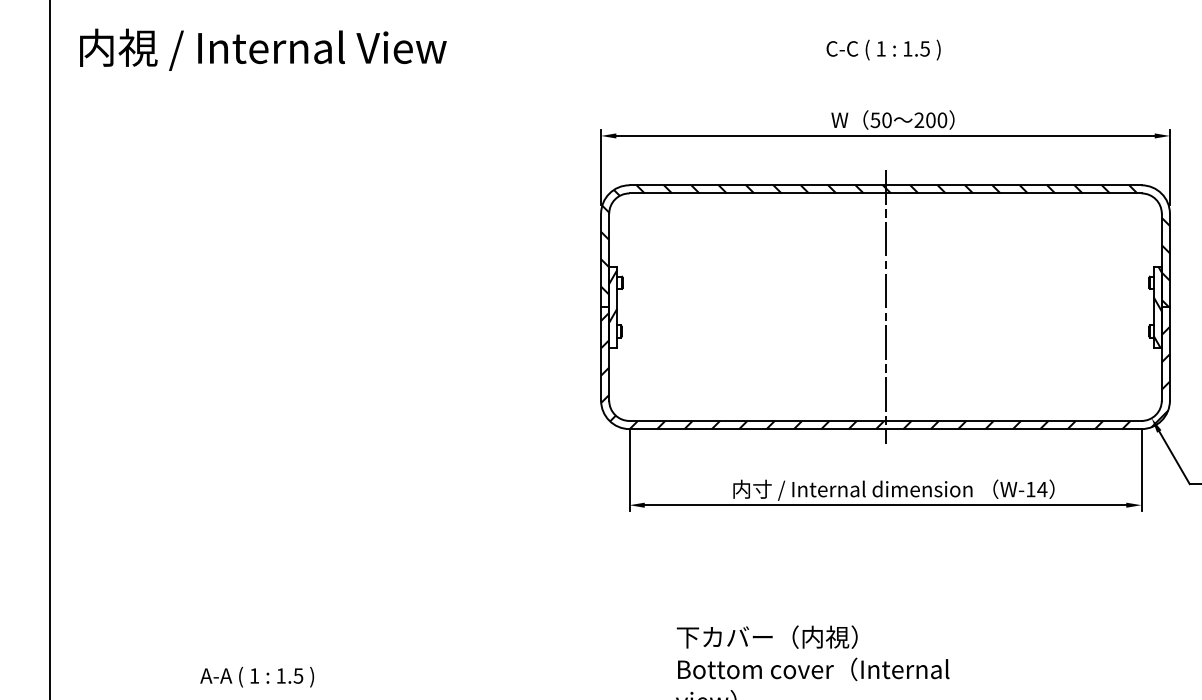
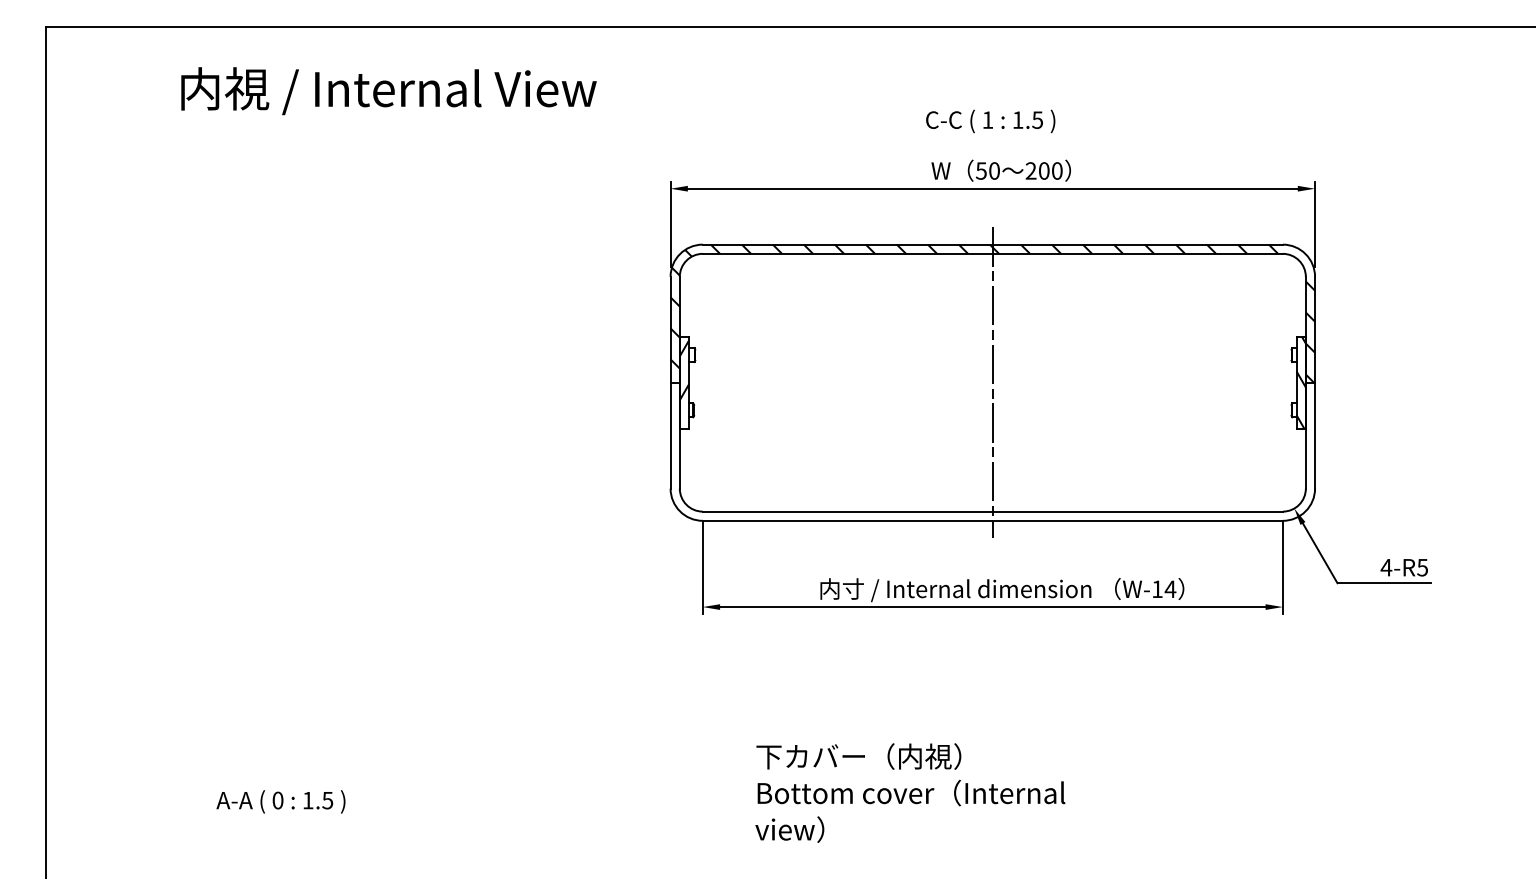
text: (262, 50) -> (388, 91), moved
text: (883, 50) -> (990, 121), moved
hatch: (885, 367) -> (992, 451), removed
text: (254, 675) -> (277, 800), 1 -> 0

